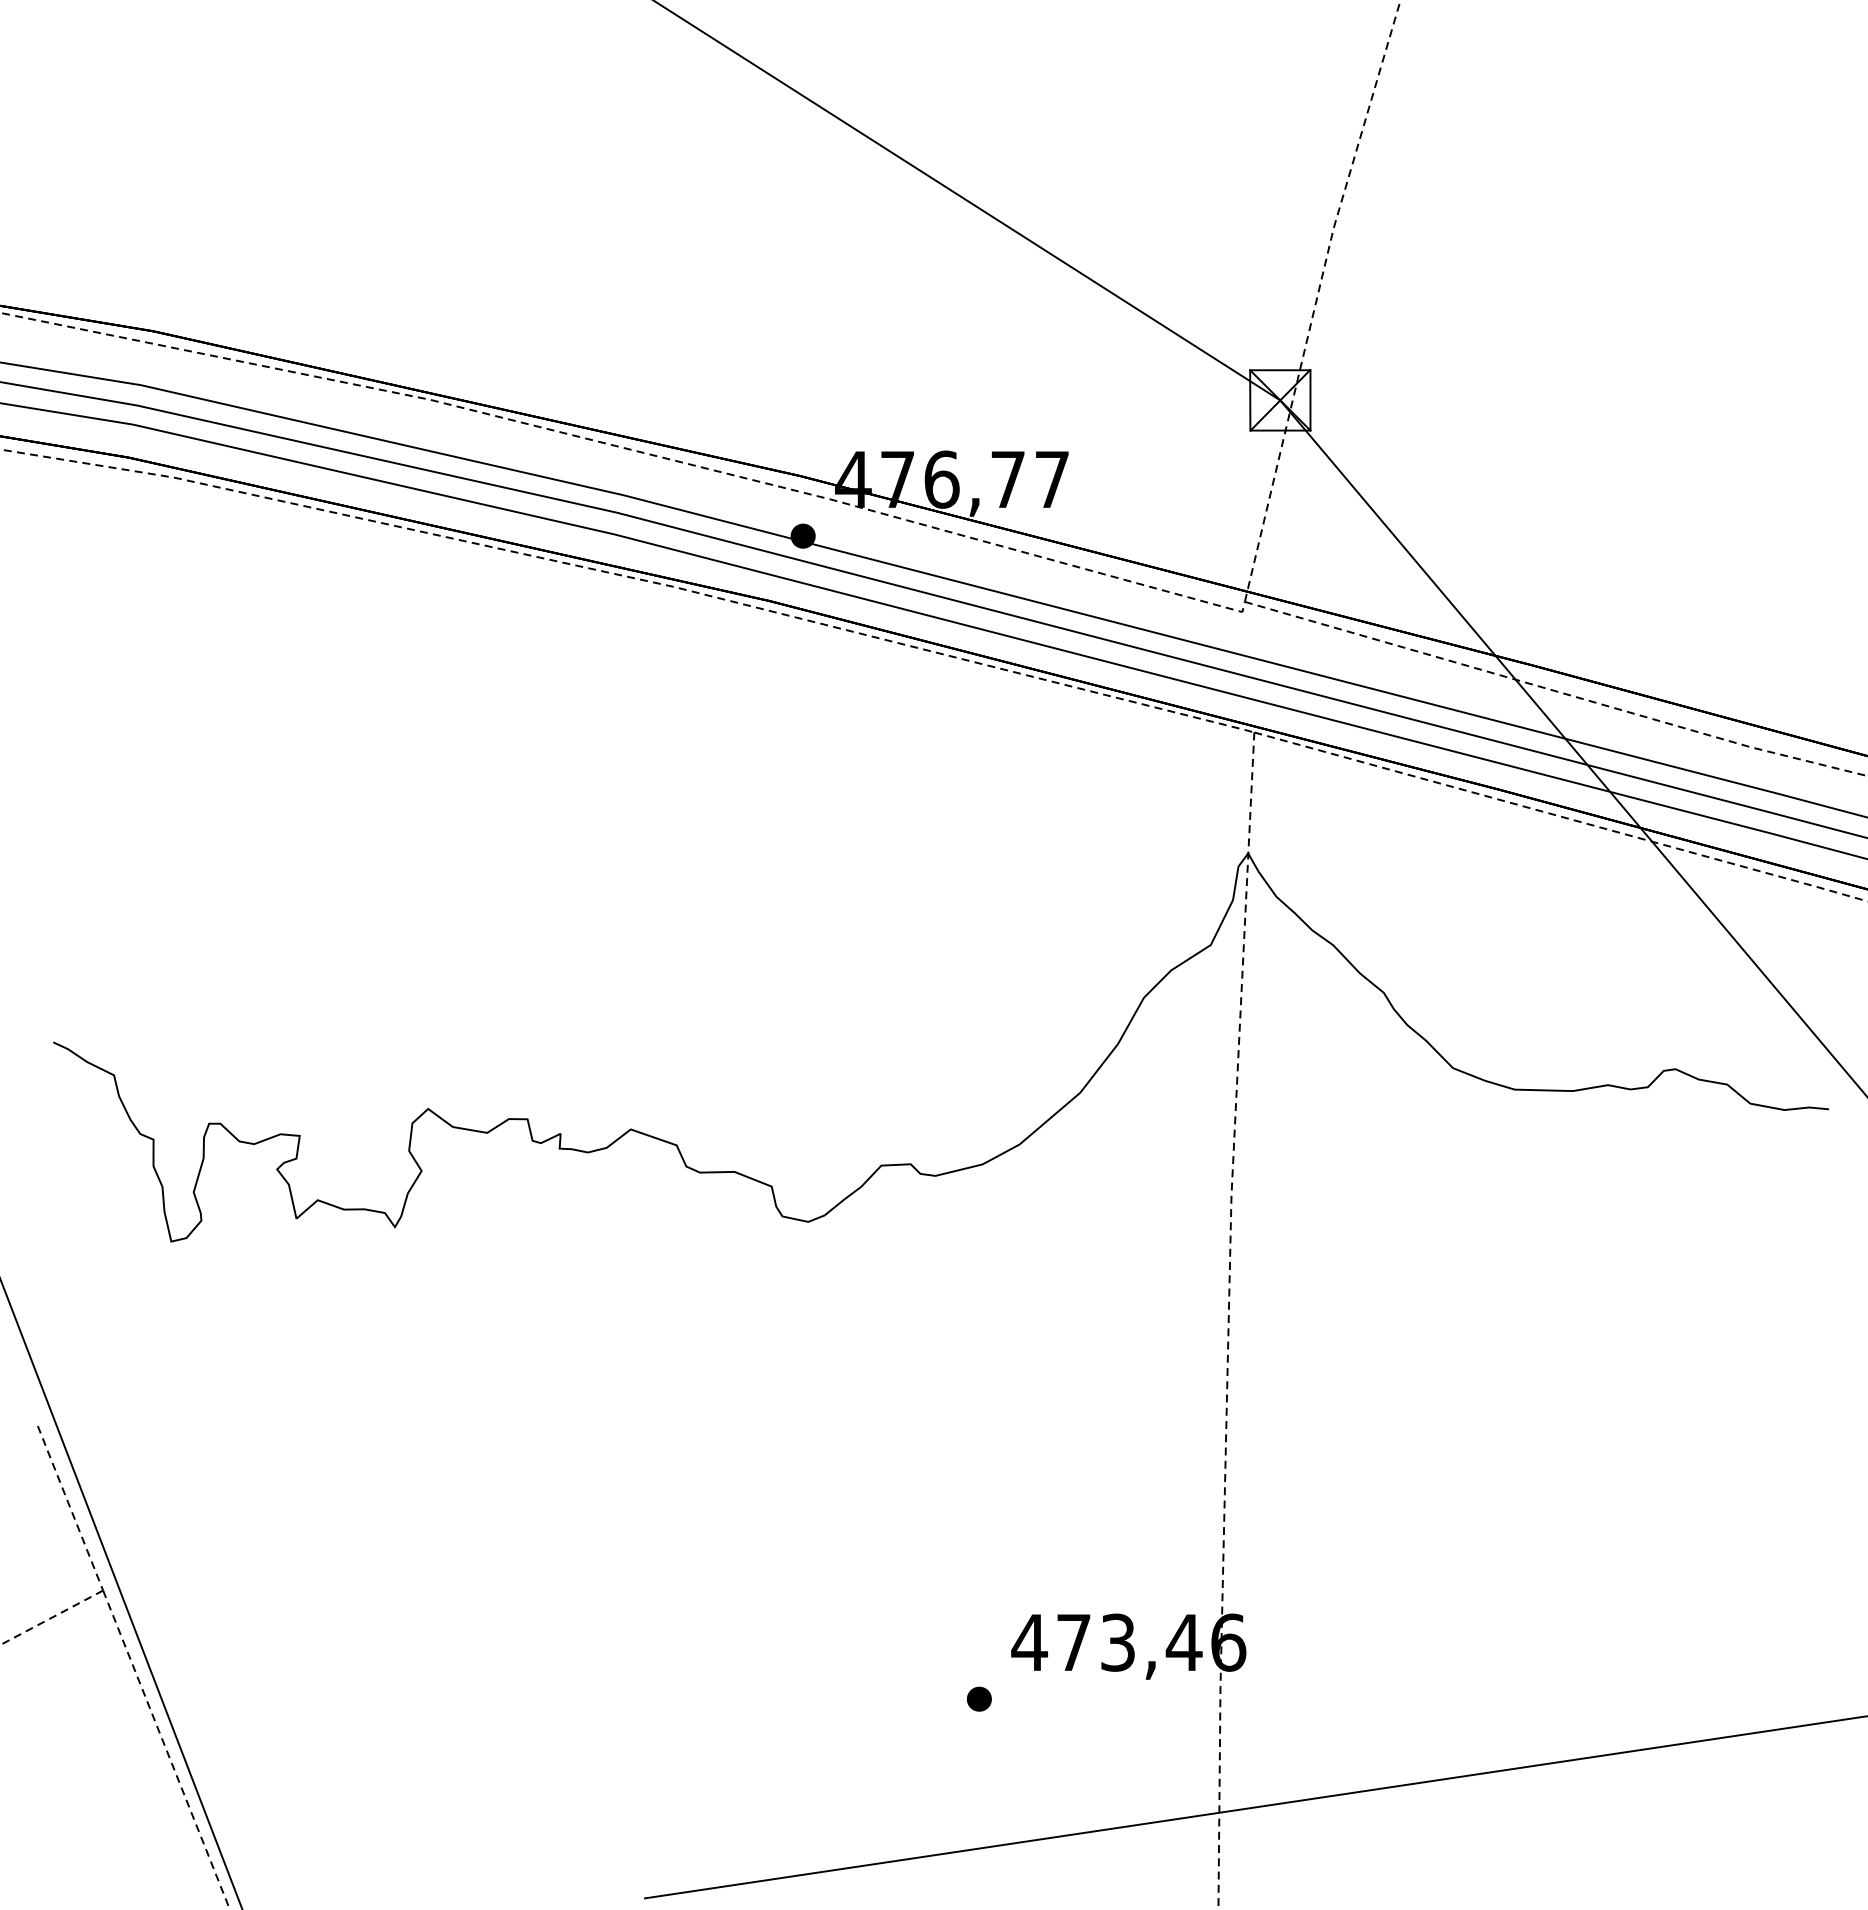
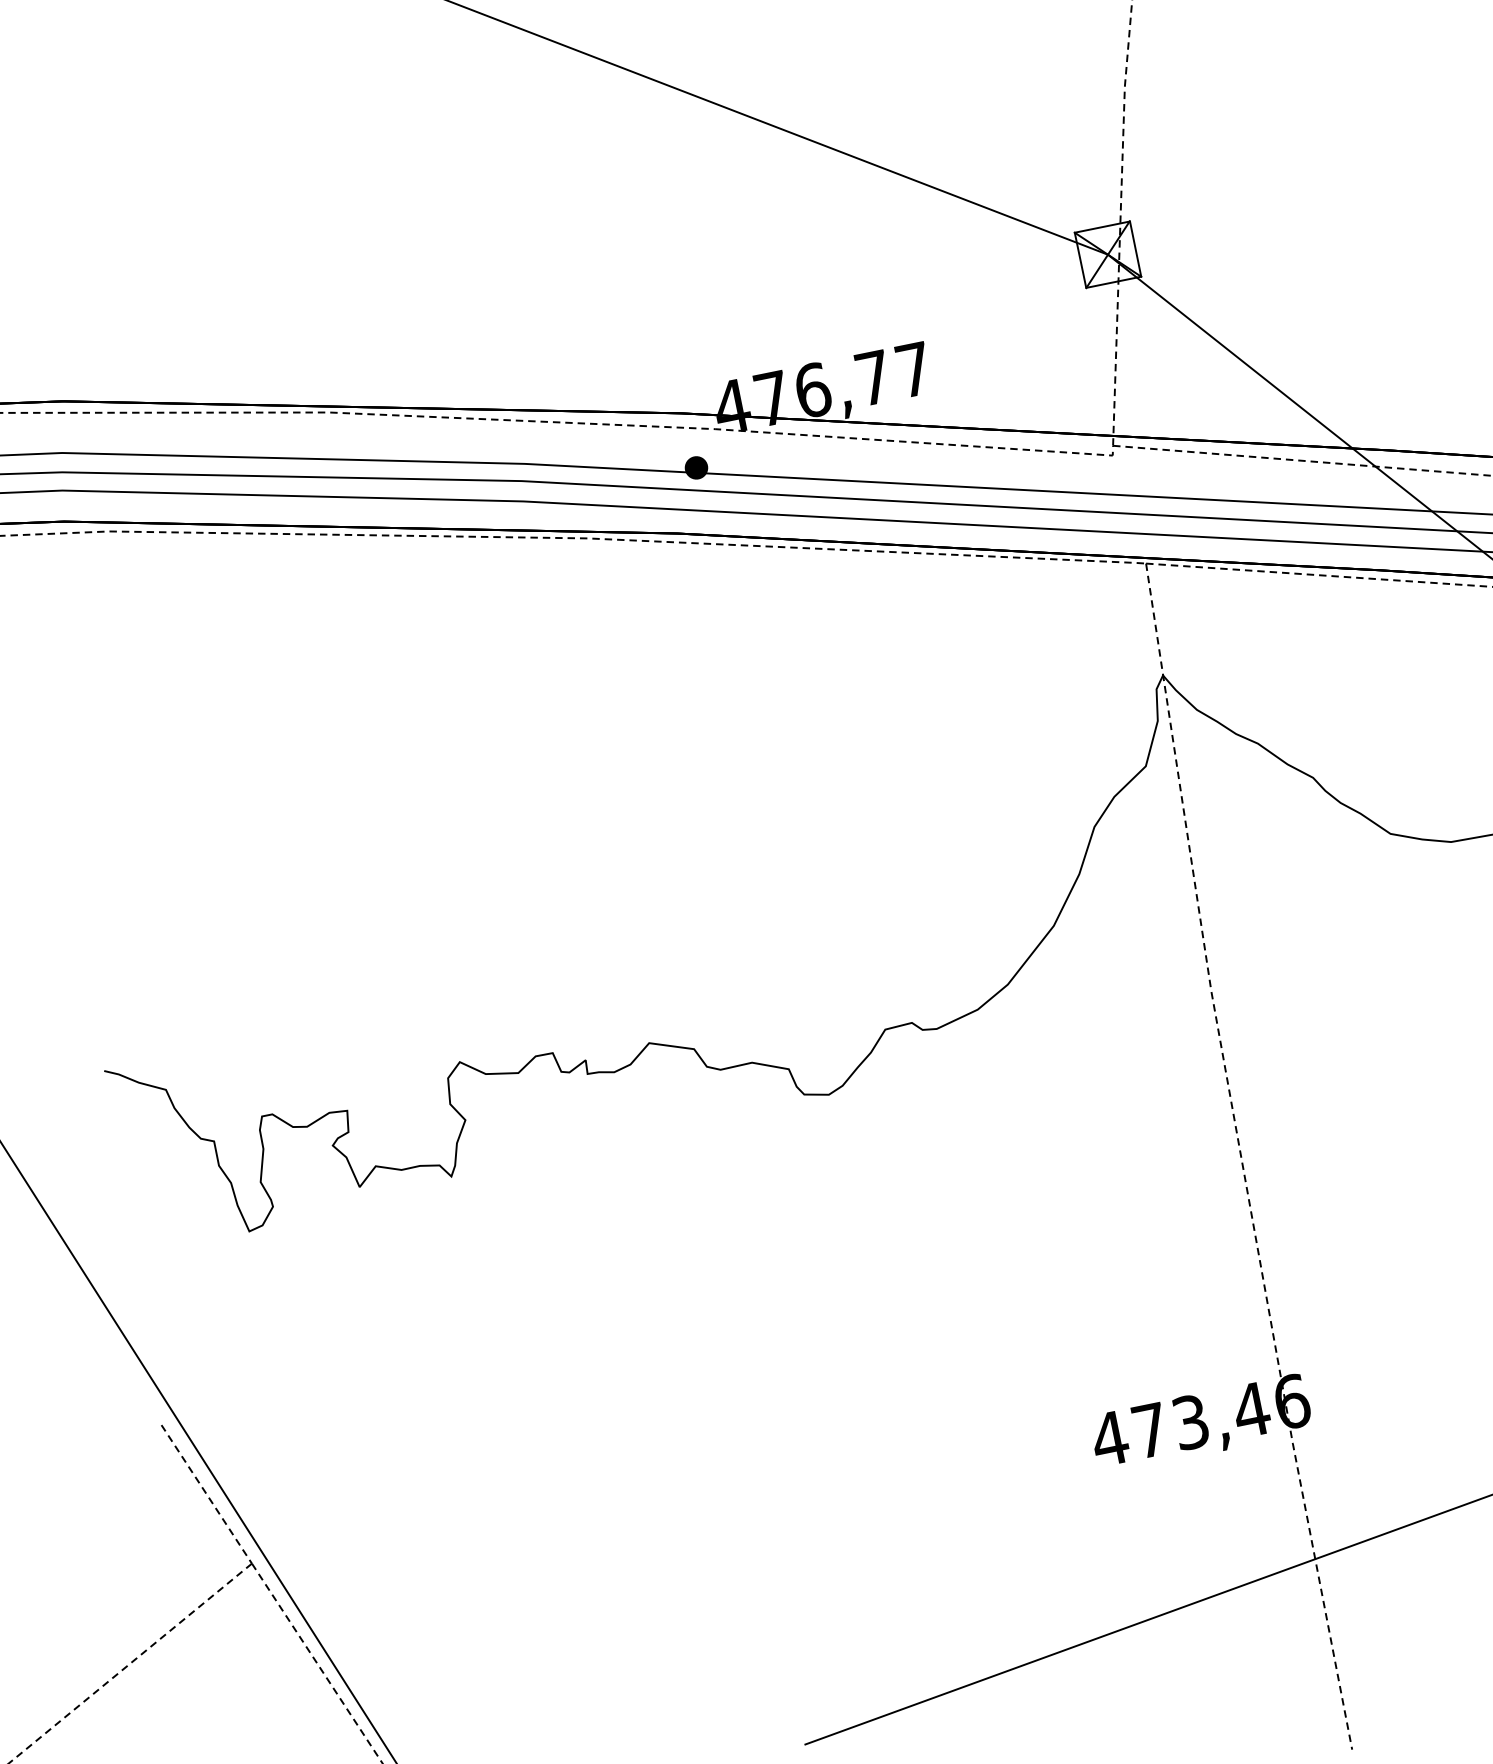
part: (979, 1698) -> (1074, 1499), removed

